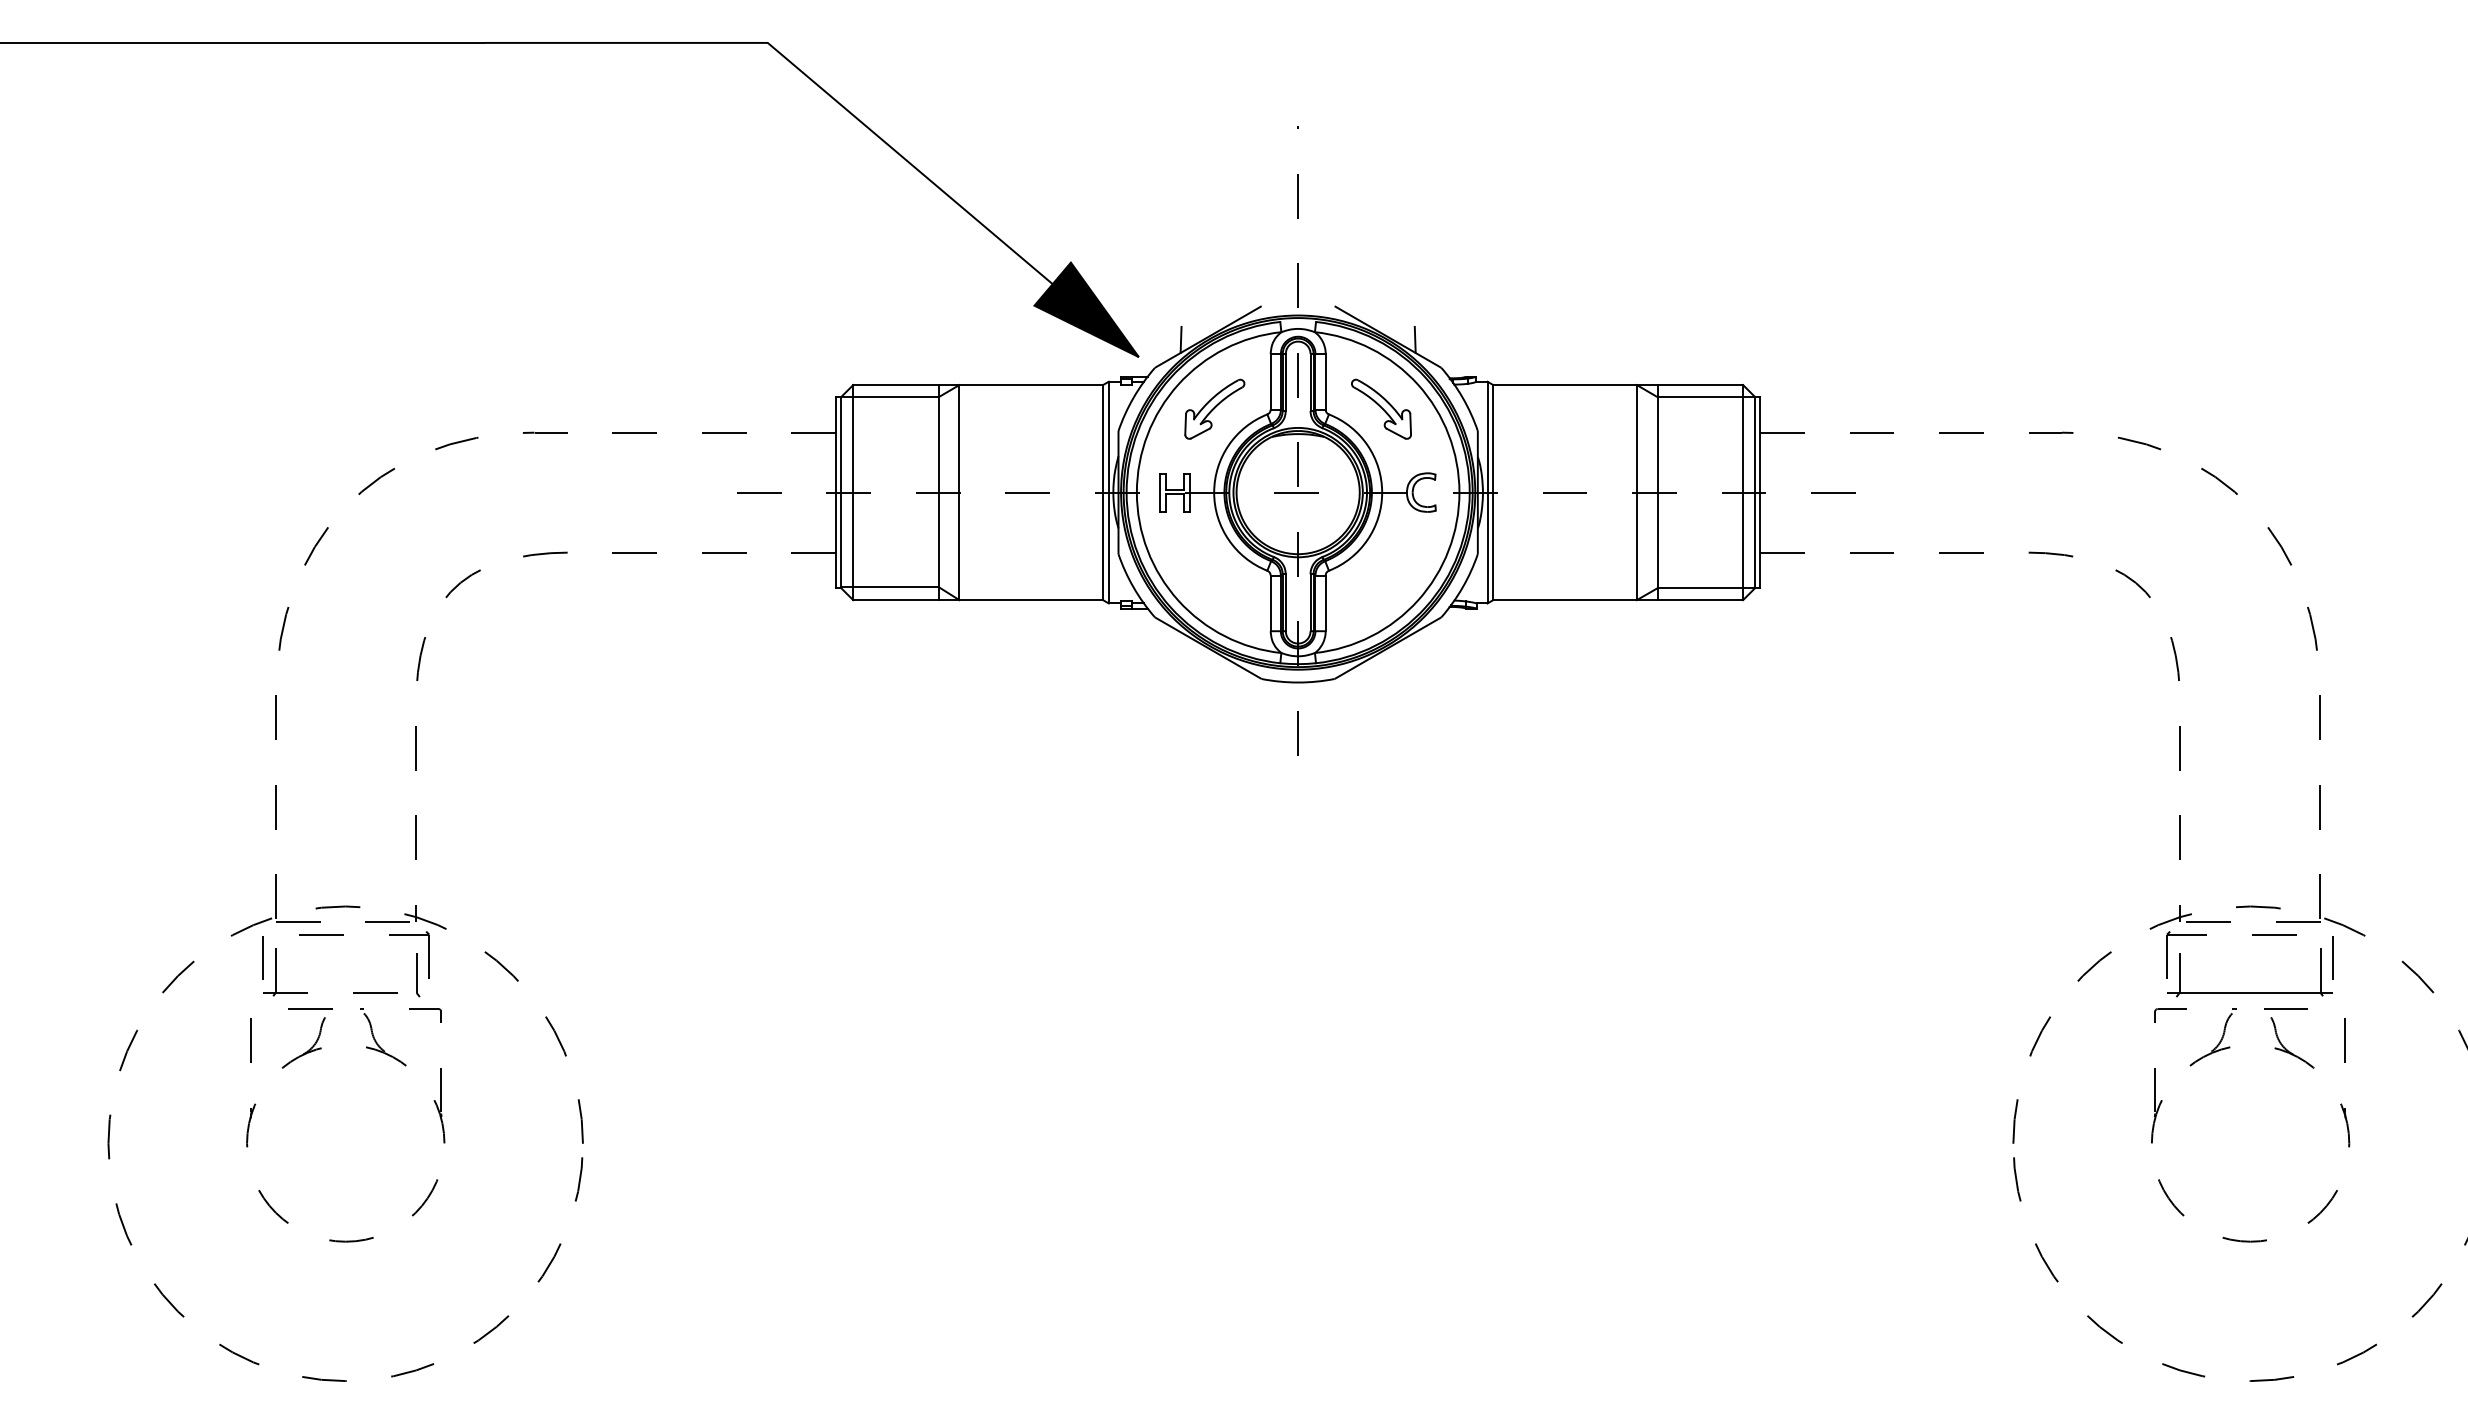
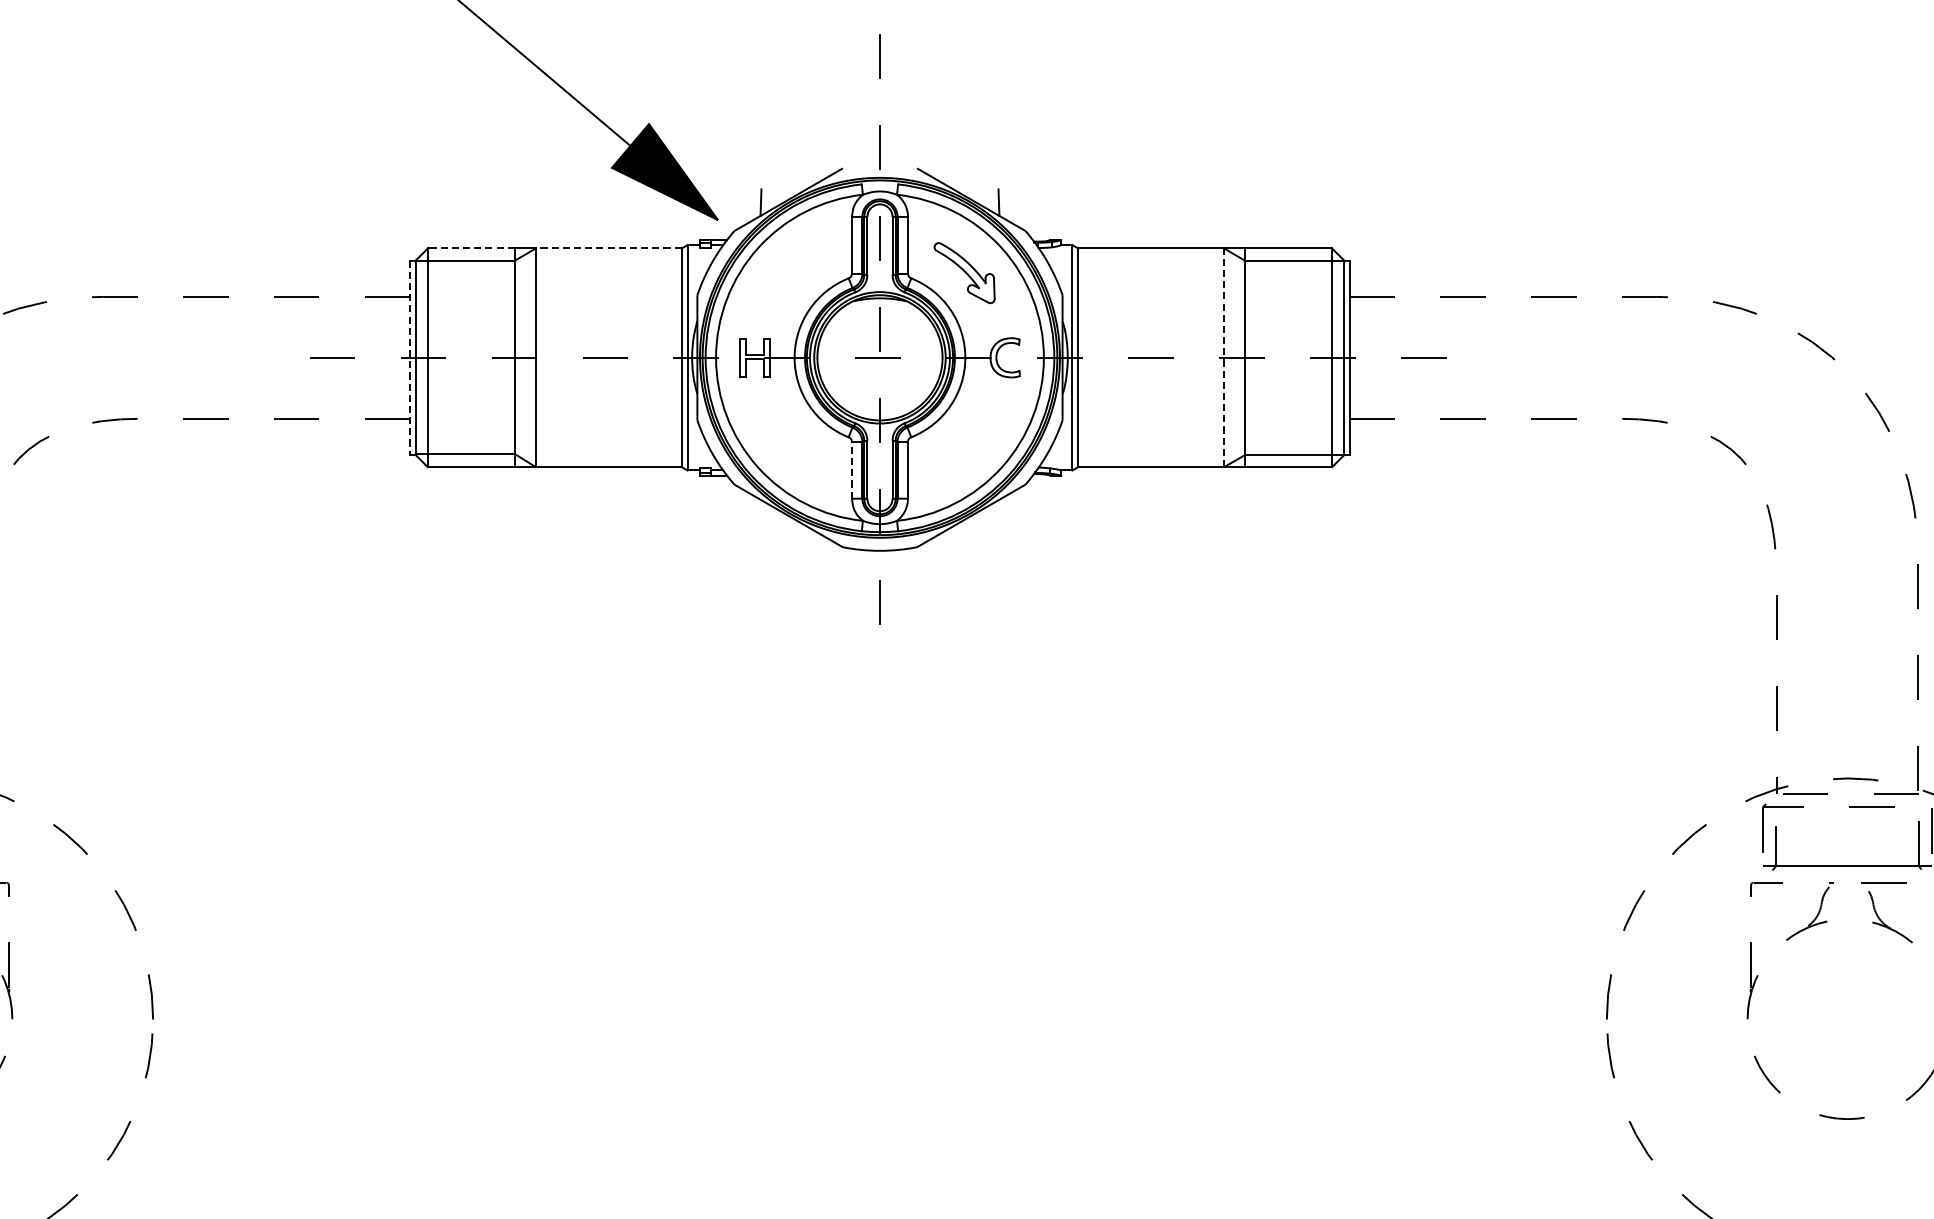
line: (896, 385) -> (471, 248), solid -> dashed
line: (1031, 385) -> (608, 248), solid -> dashed
part: (1214, 408) -> (794, 272), removed
line: (836, 492) -> (410, 357), solid -> dashed
line: (1636, 492) -> (1223, 357), solid -> dashed
line: (1270, 603) -> (851, 470), solid -> dashed

